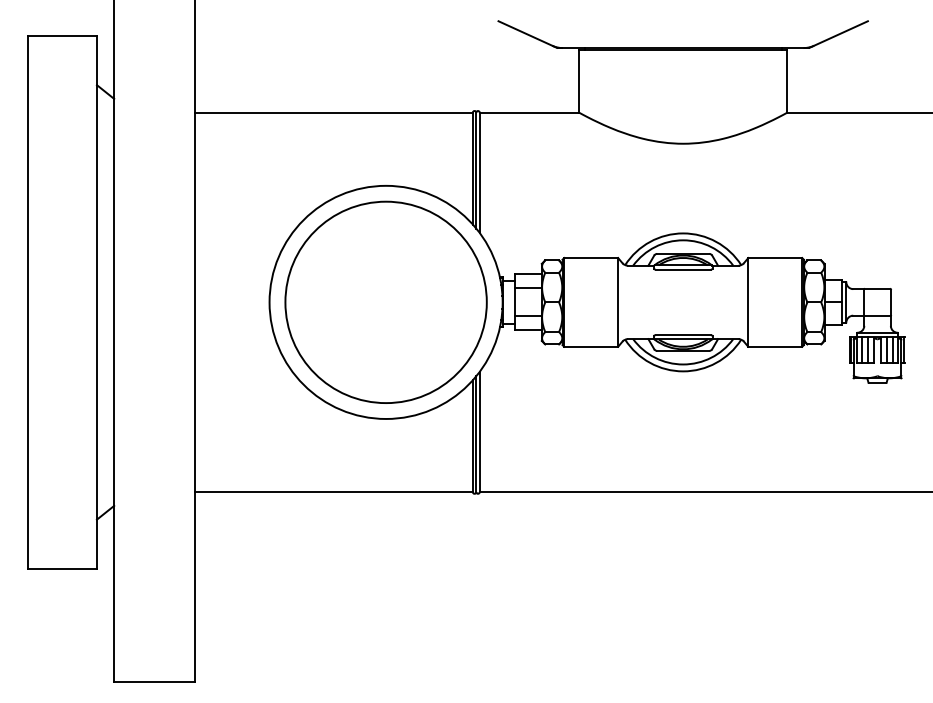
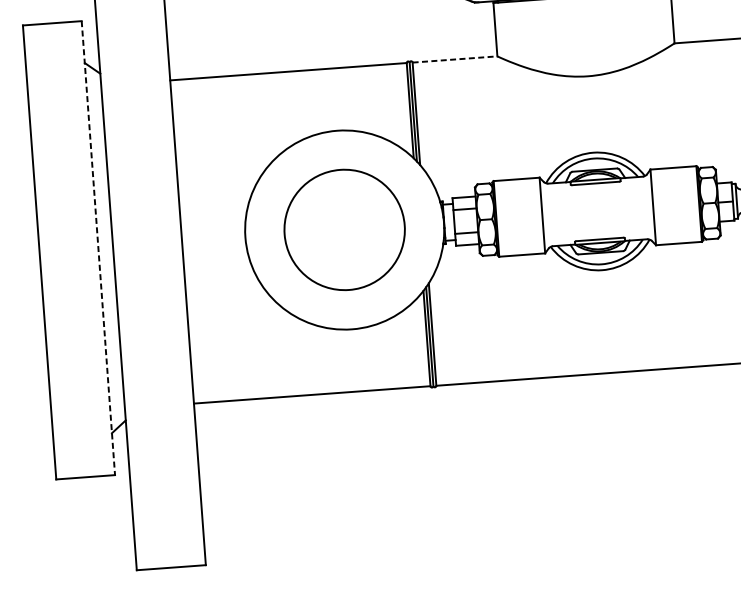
line: (529, 112) -> (454, 59), solid -> dashed
circle: (385, 301) -> (344, 229), size x0.7
line: (96, 302) -> (97, 248), solid -> dashed

